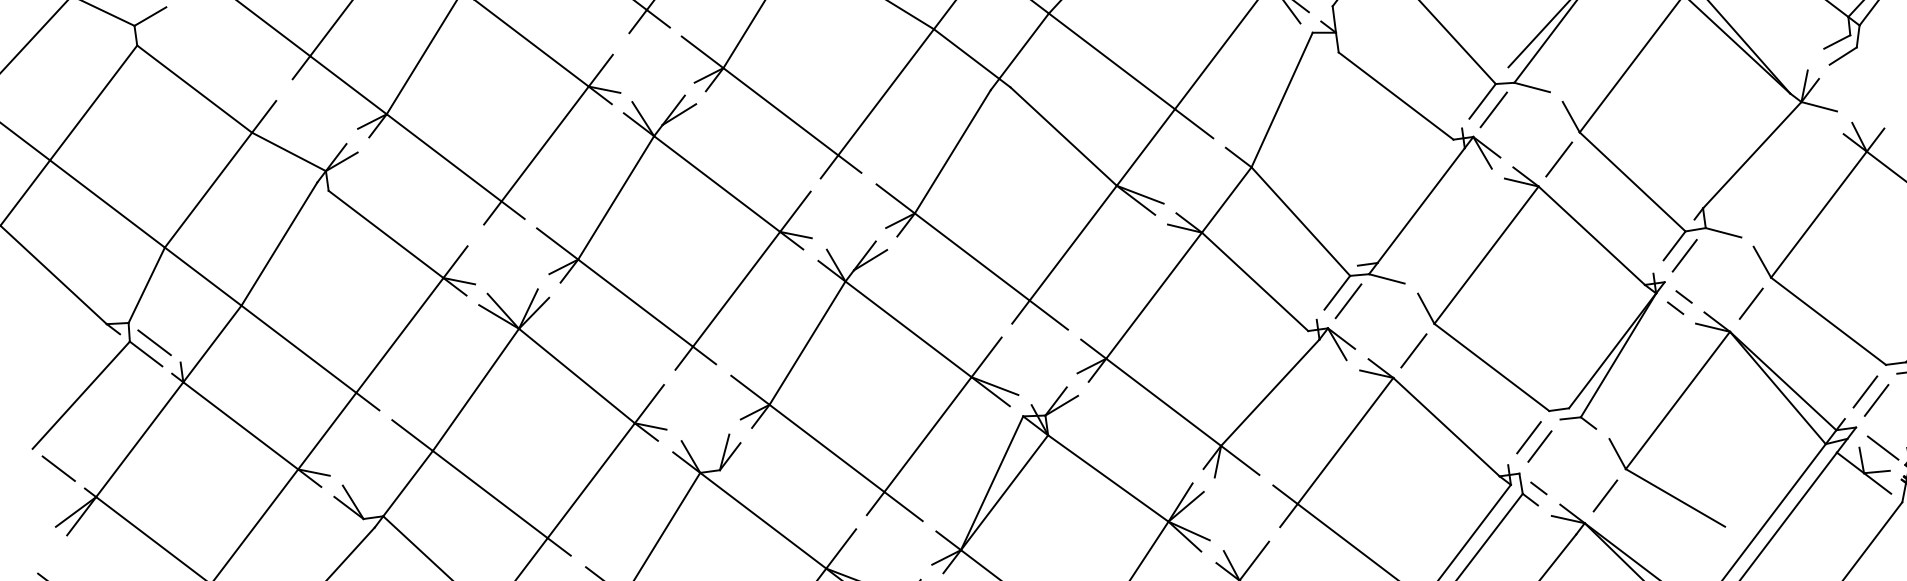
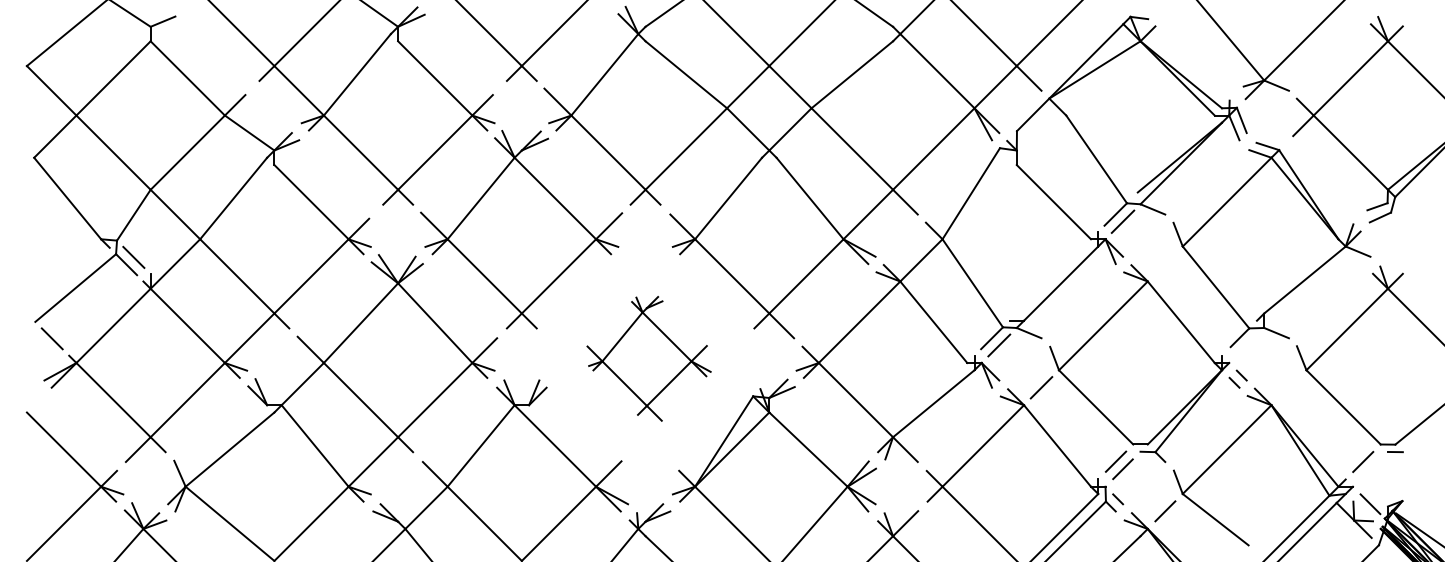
line: (1559, 158) -> (1165, 263), removed
line: (1684, 255) -> (1246, 345), removed
line: (1751, 302) -> (1289, 386), removed
part: (873, 384) -> (648, 358), size x0.6
line: (1876, 400) -> (1370, 469), removed

